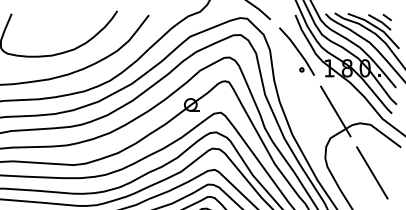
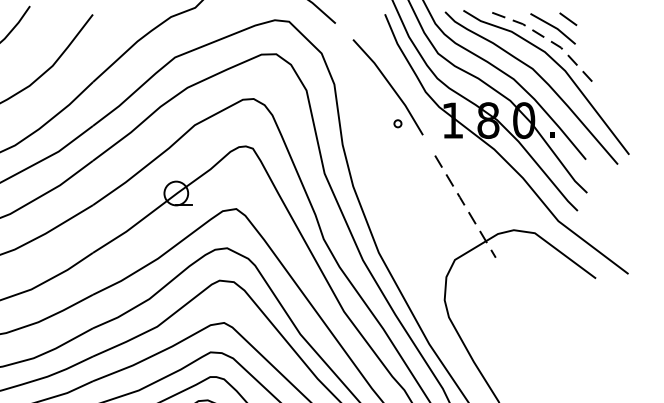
line: (376, 27) -> (546, 39), solid -> dashed
line: (335, 111) -> (464, 206), solid -> dashed
line: (372, 172) -> (538, 328), removed

